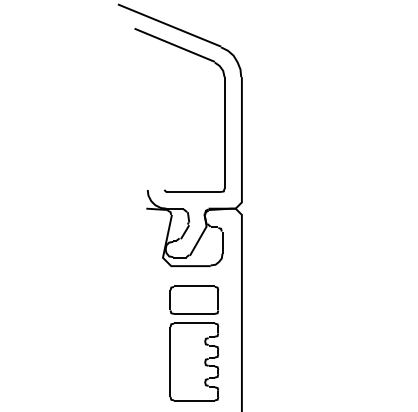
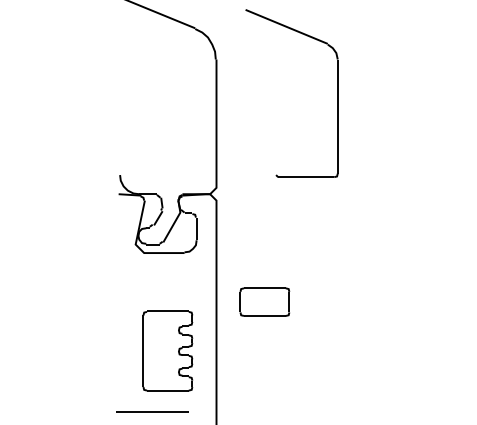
part: (224, 110) -> (337, 93), moved
part: (194, 299) -> (264, 301), moved

